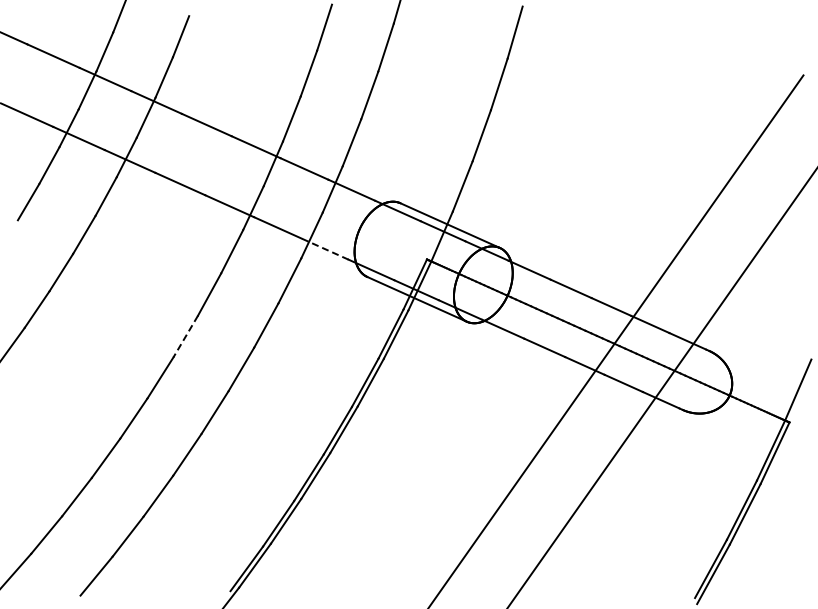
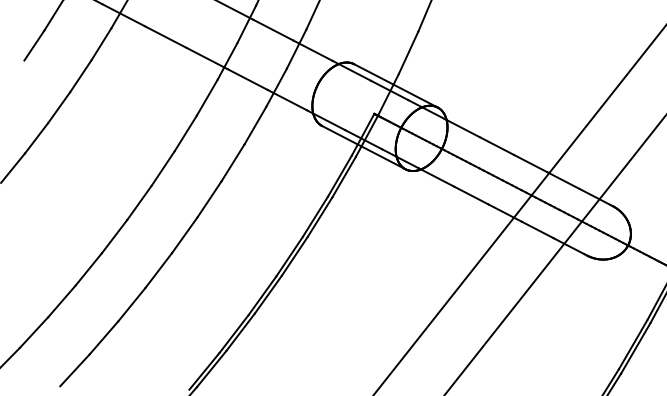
line: (325, 249) -> (287, 100), dashed -> solid
line: (185, 337) -> (162, 169), dashed -> solid

